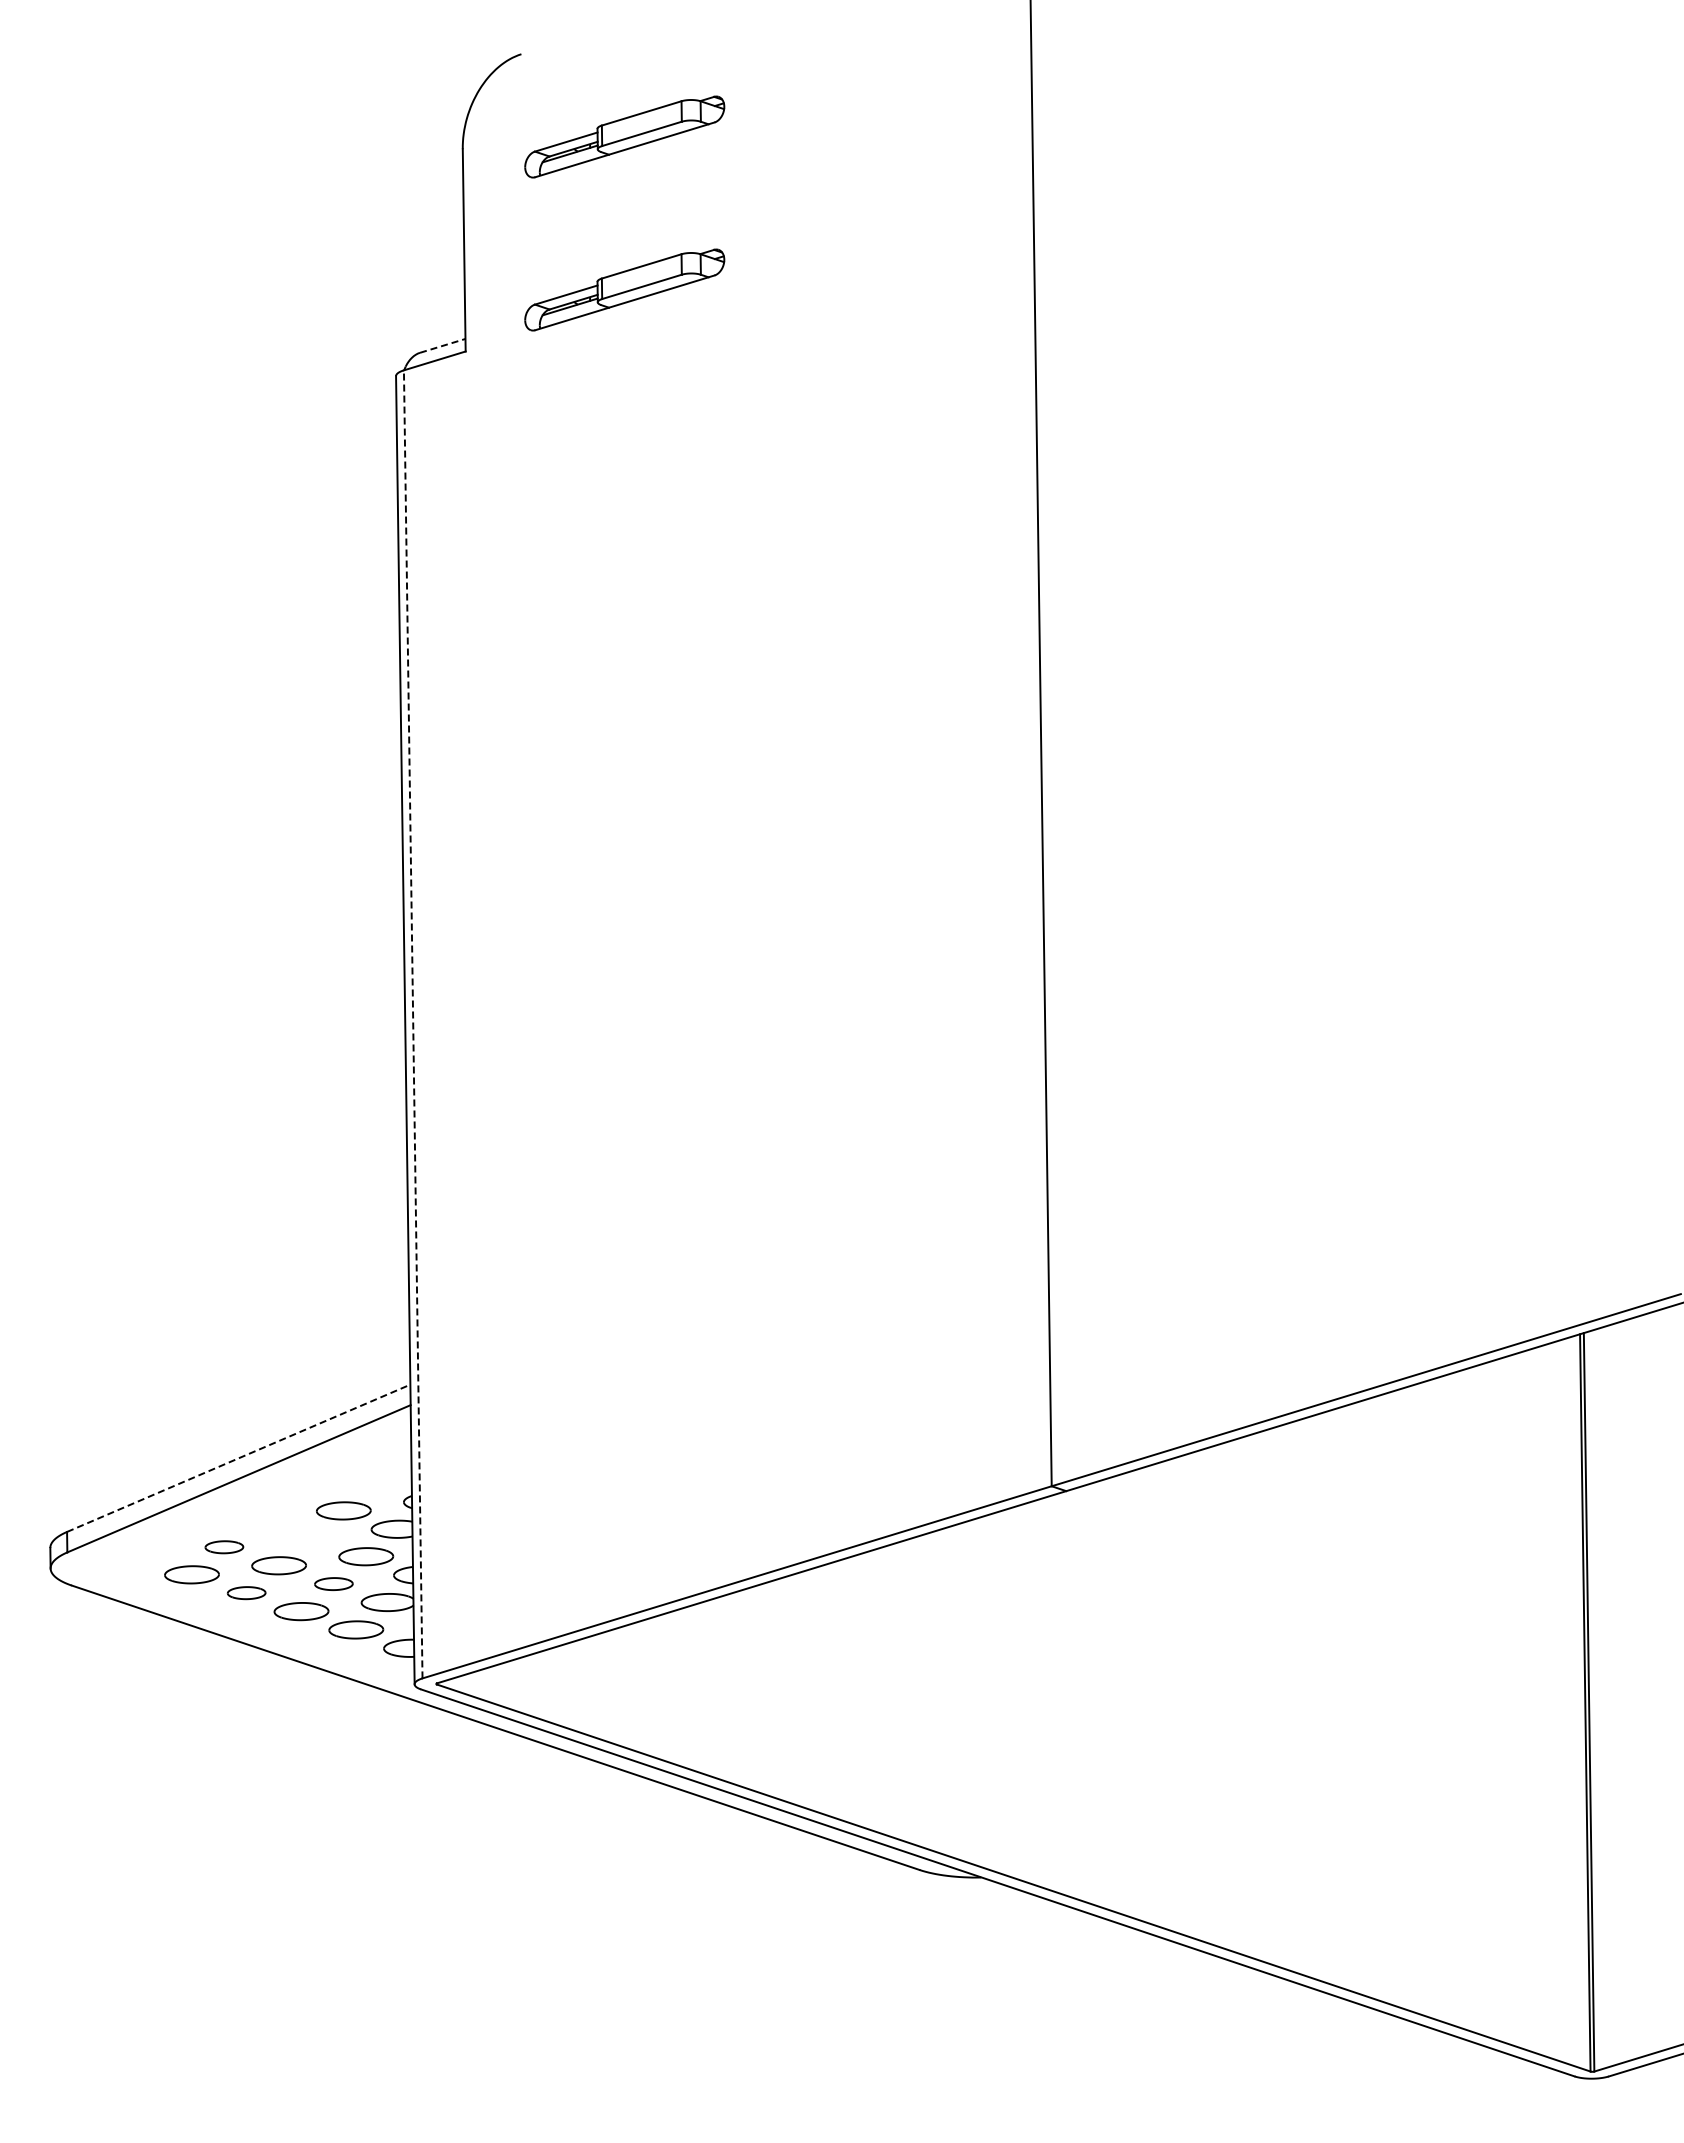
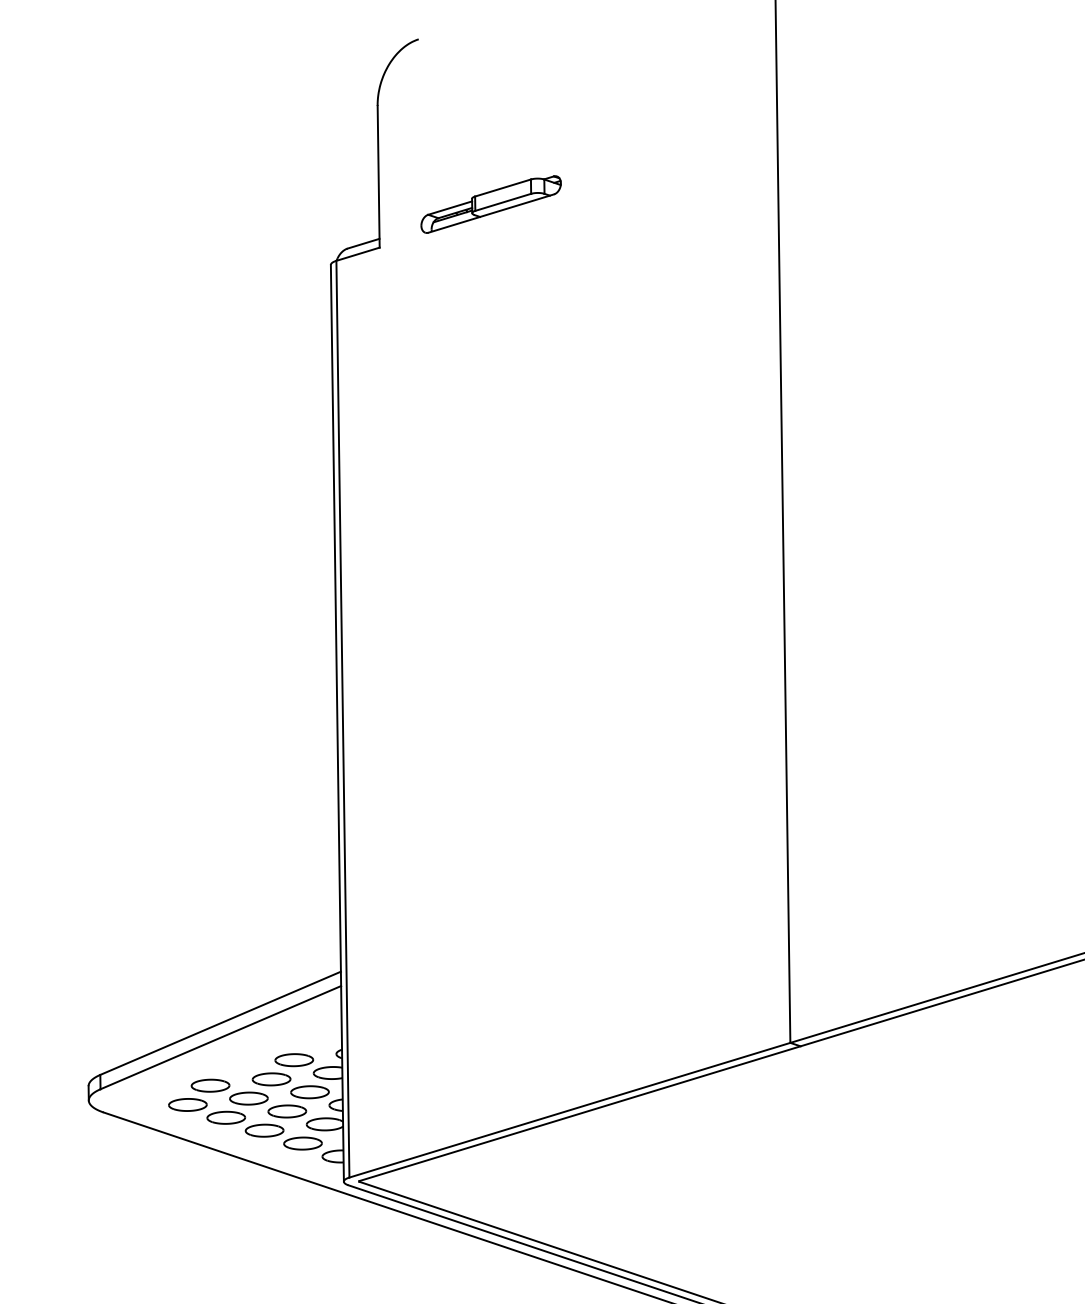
part: (624, 136) -> (490, 96), removed
line: (442, 345) -> (363, 243), dashed -> solid
line: (413, 1023) -> (343, 718), dashed -> solid
line: (238, 1458) -> (220, 1023), dashed -> solid
part: (311, 1537) -> (271, 1078), added
part: (224, 1546) -> (210, 1085), size x1.43
part: (333, 1583) -> (287, 1111), size x1.43
part: (246, 1592) -> (226, 1117), size x1.43

